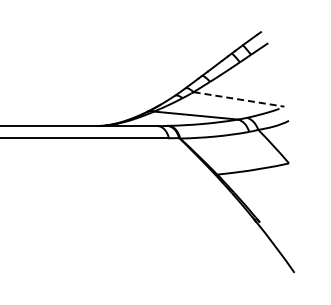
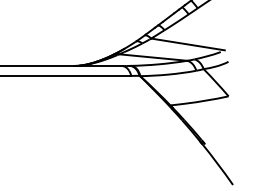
line: (239, 99) -> (188, 44), dashed -> solid

